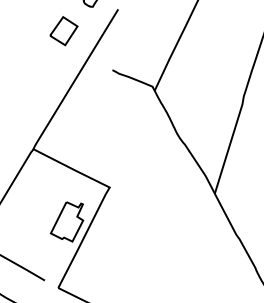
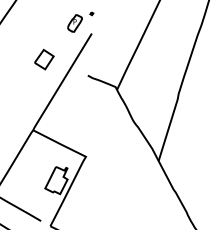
part: (64, 30) -> (44, 59), moved

